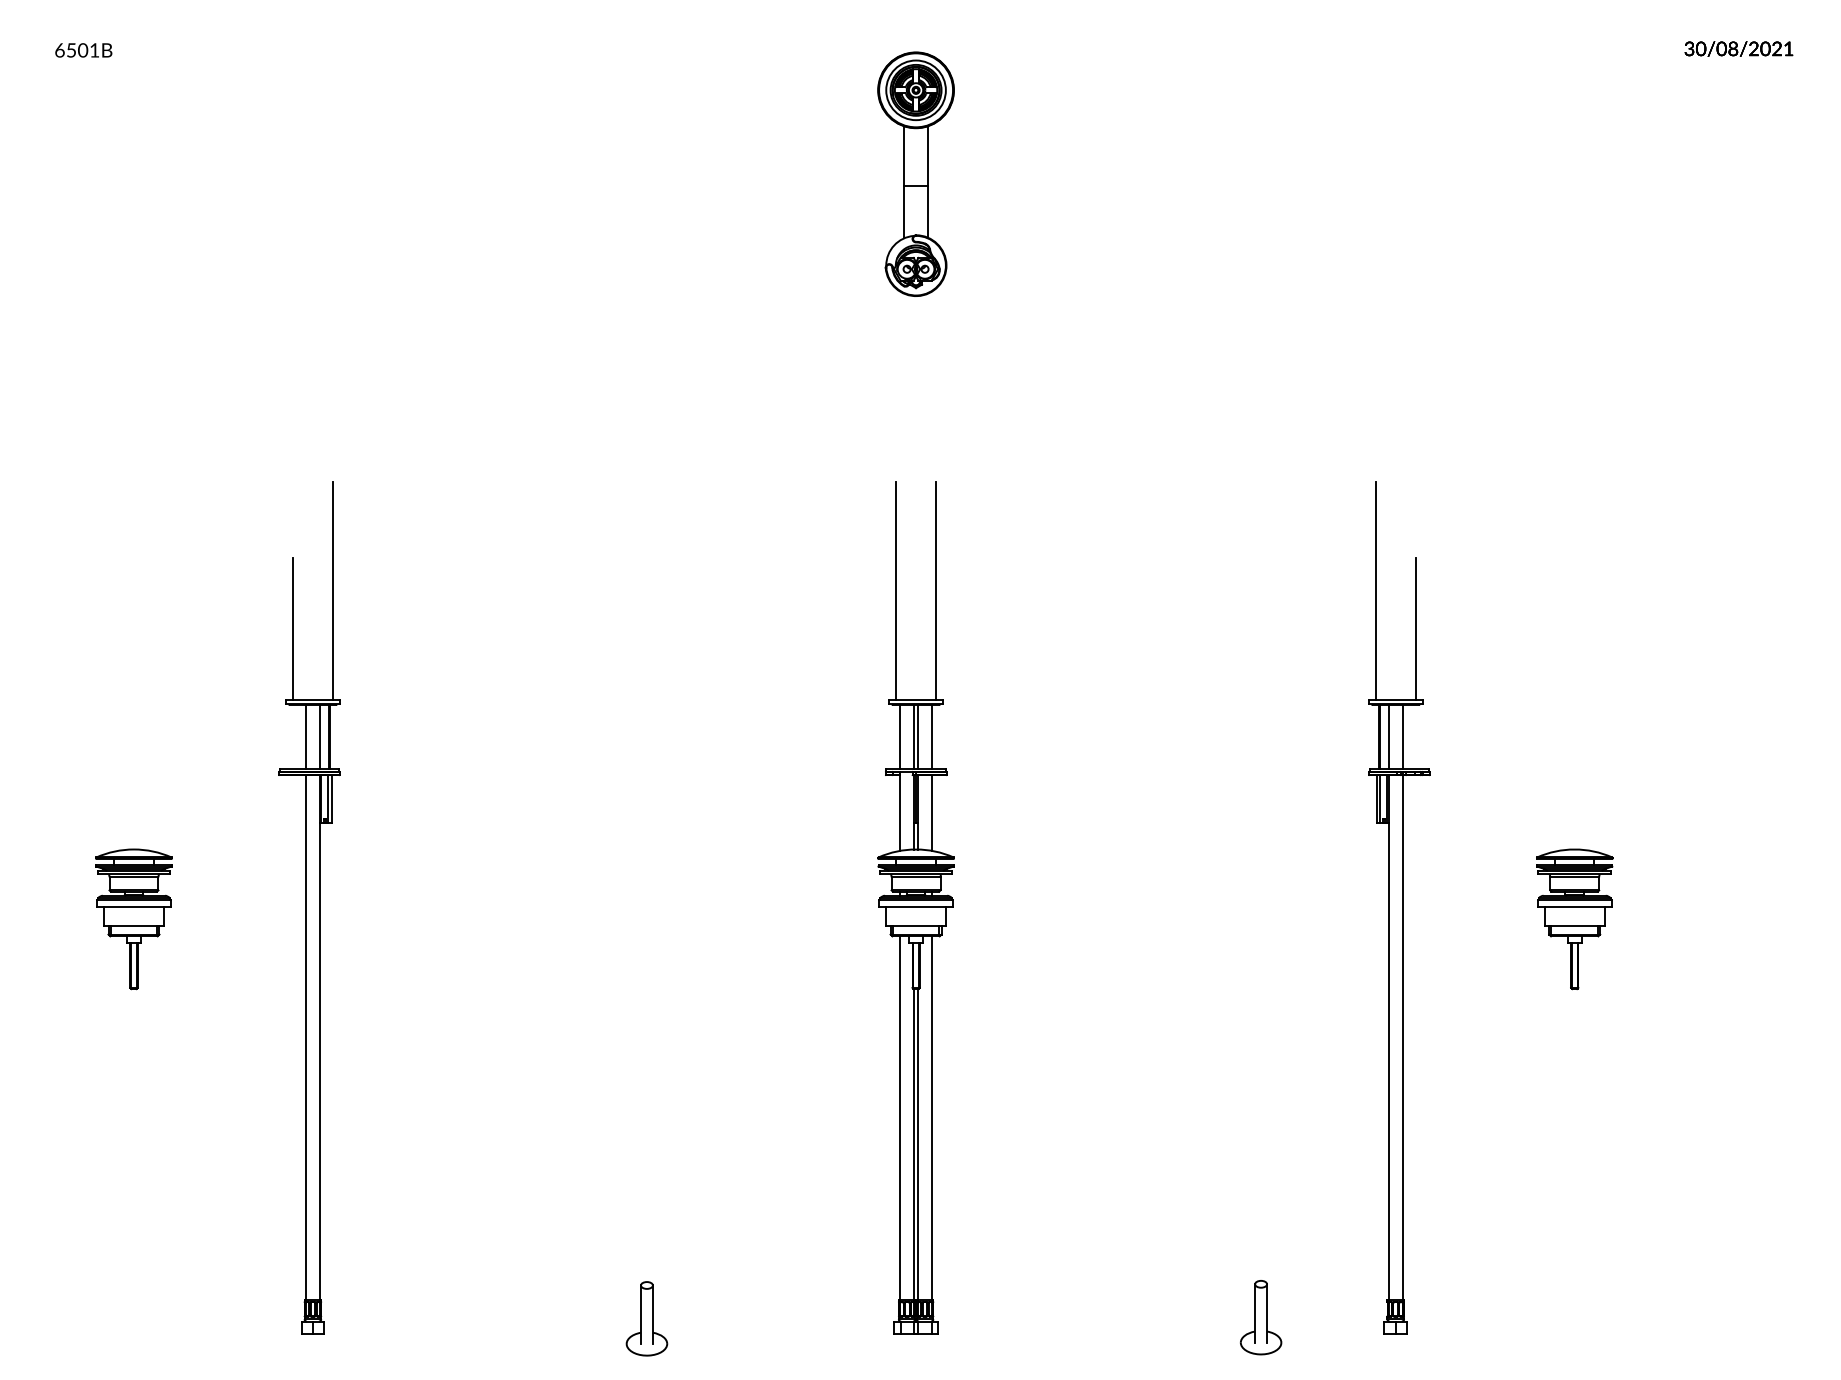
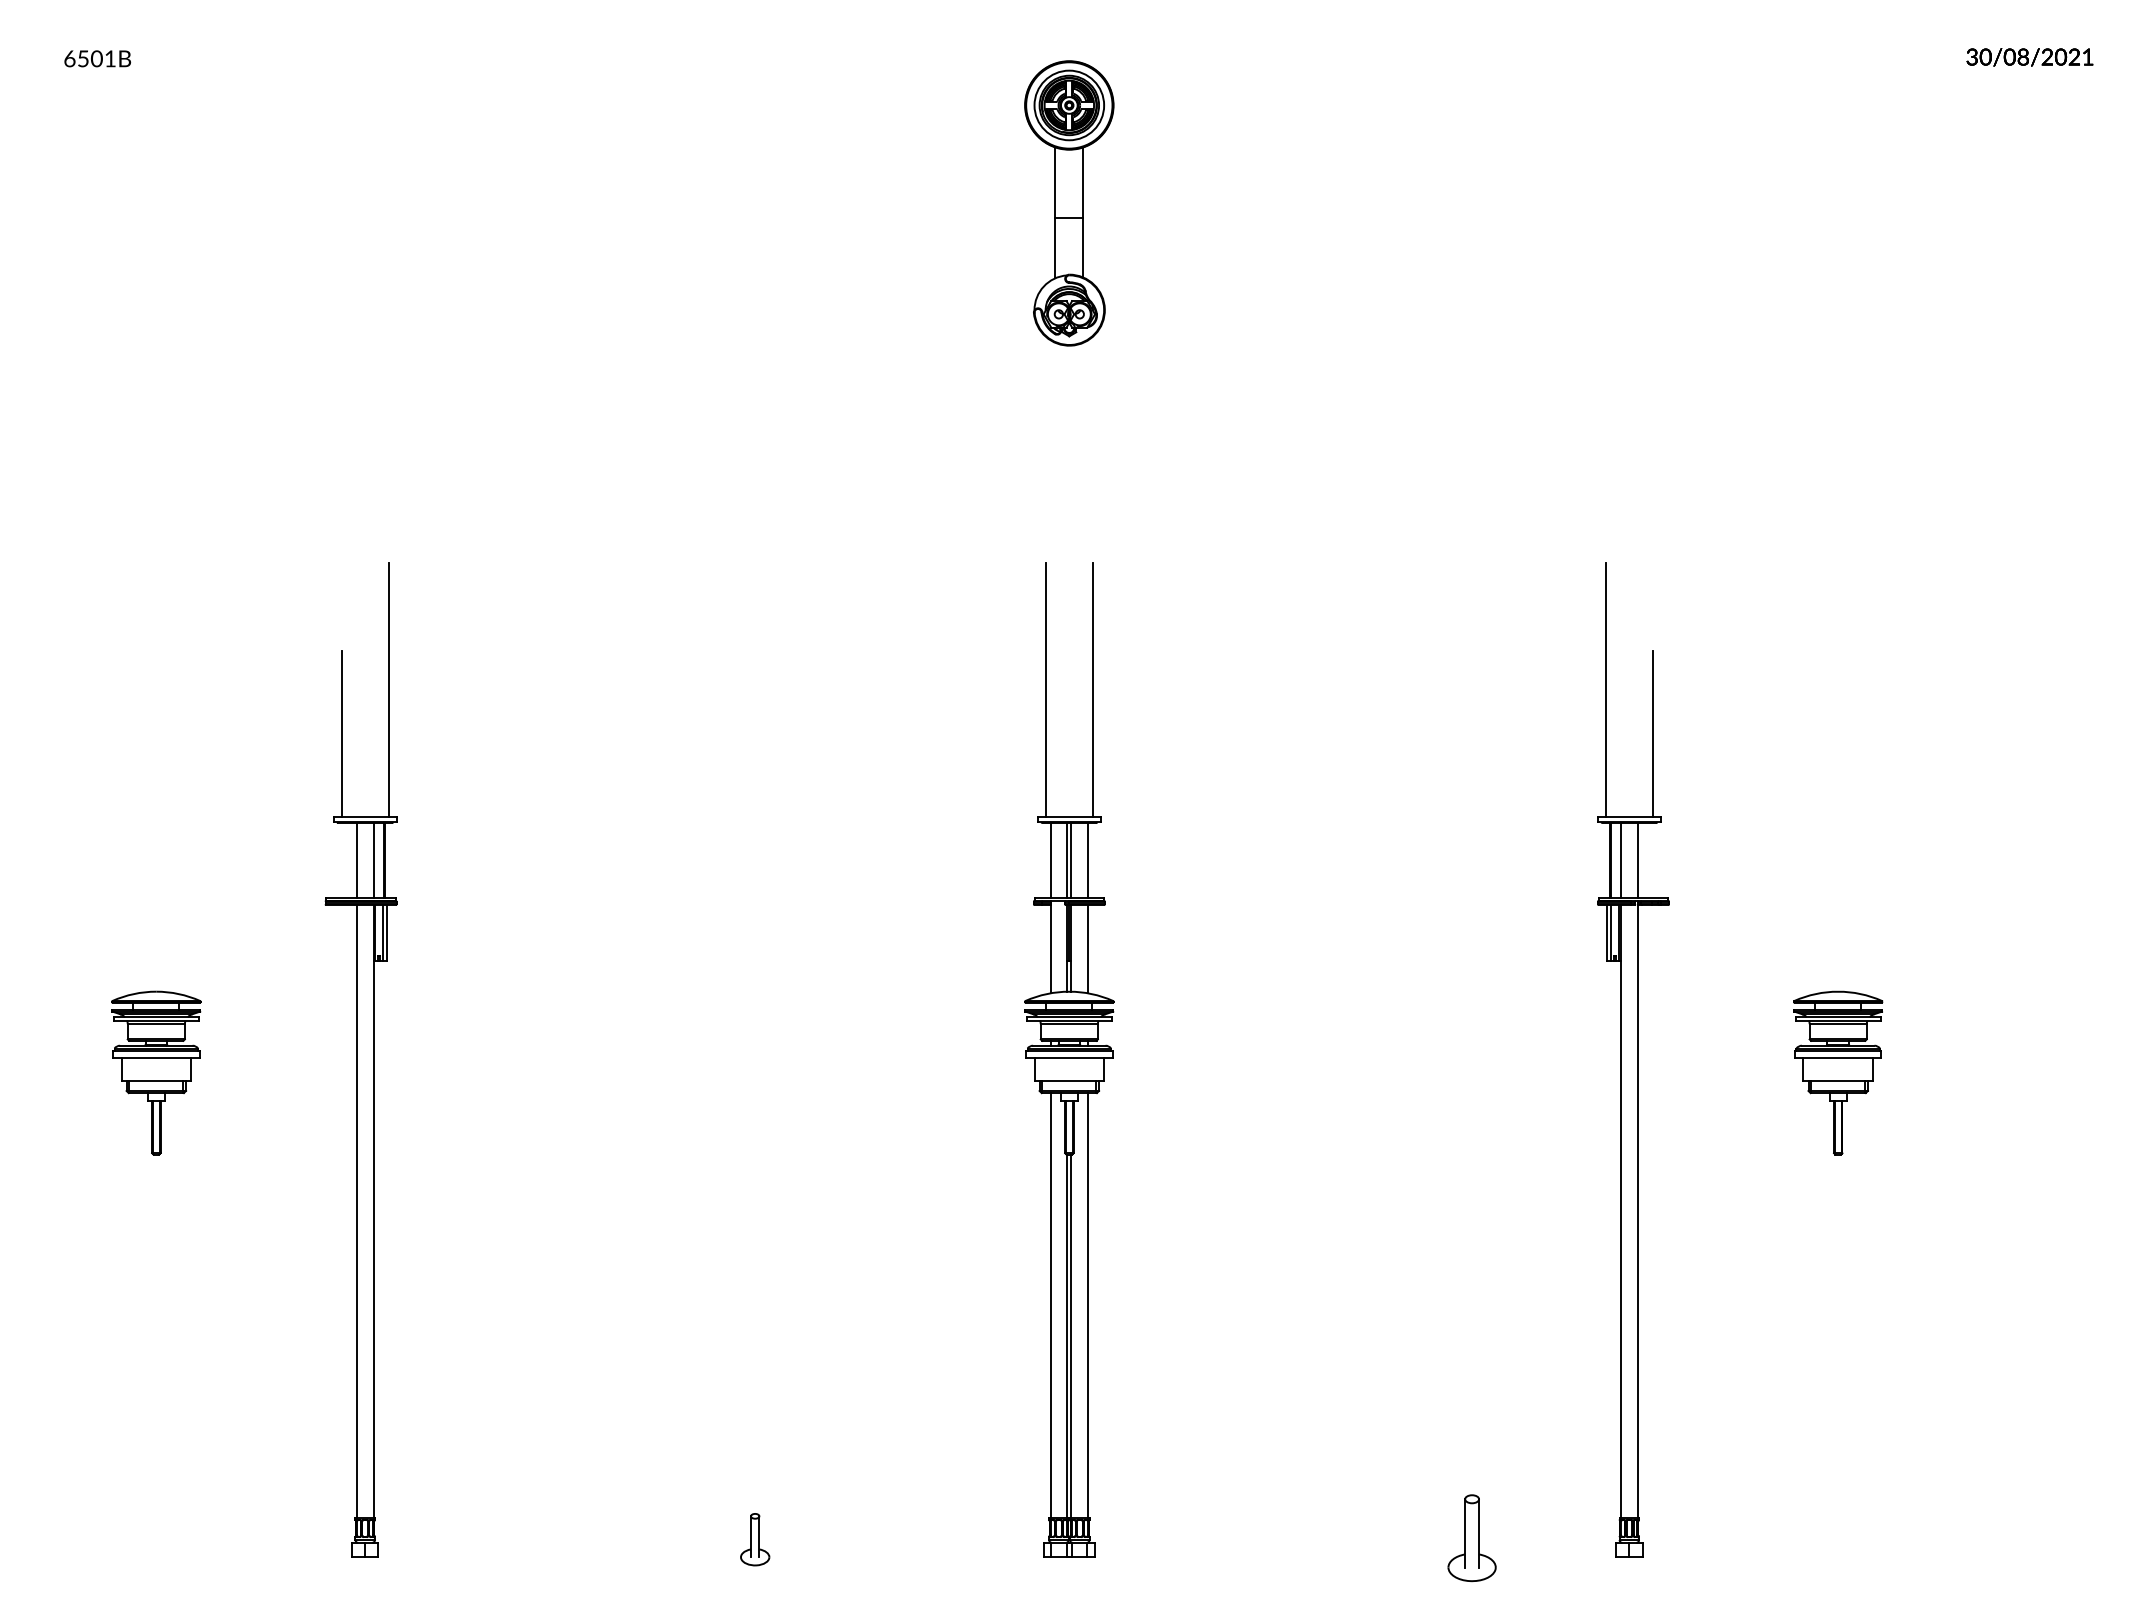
part: (646, 1318) -> (754, 1539), size x0.6

